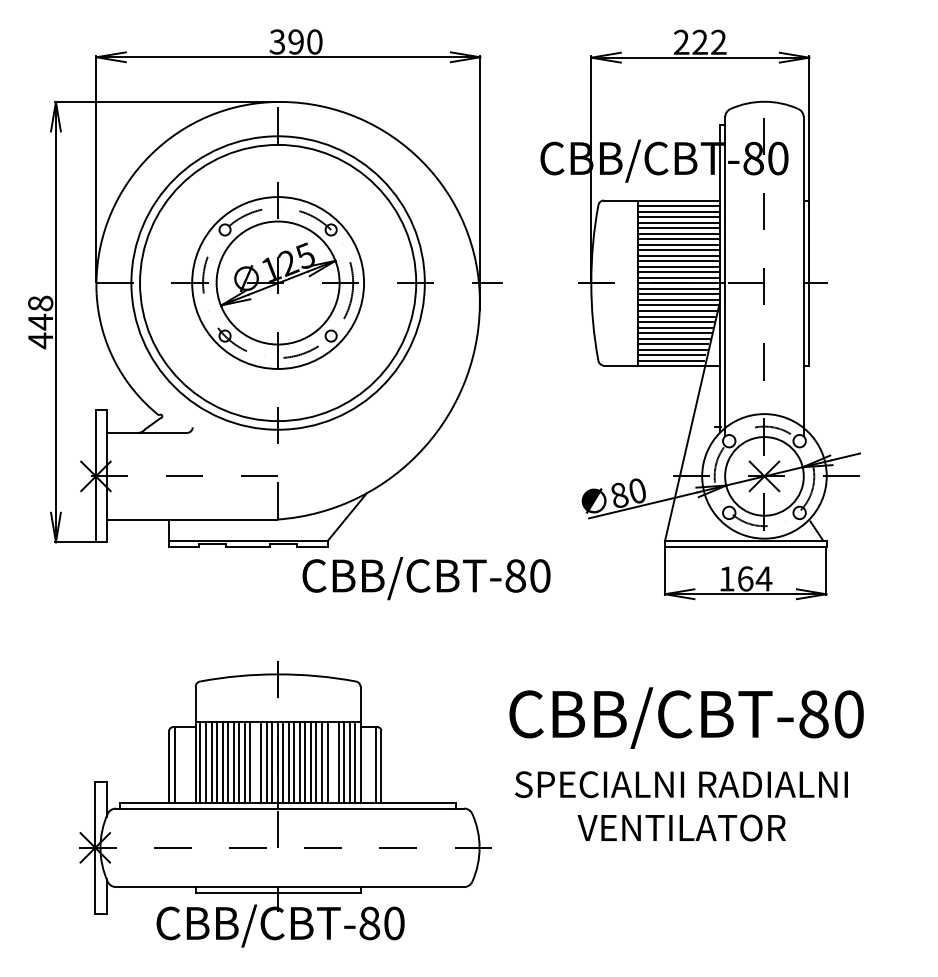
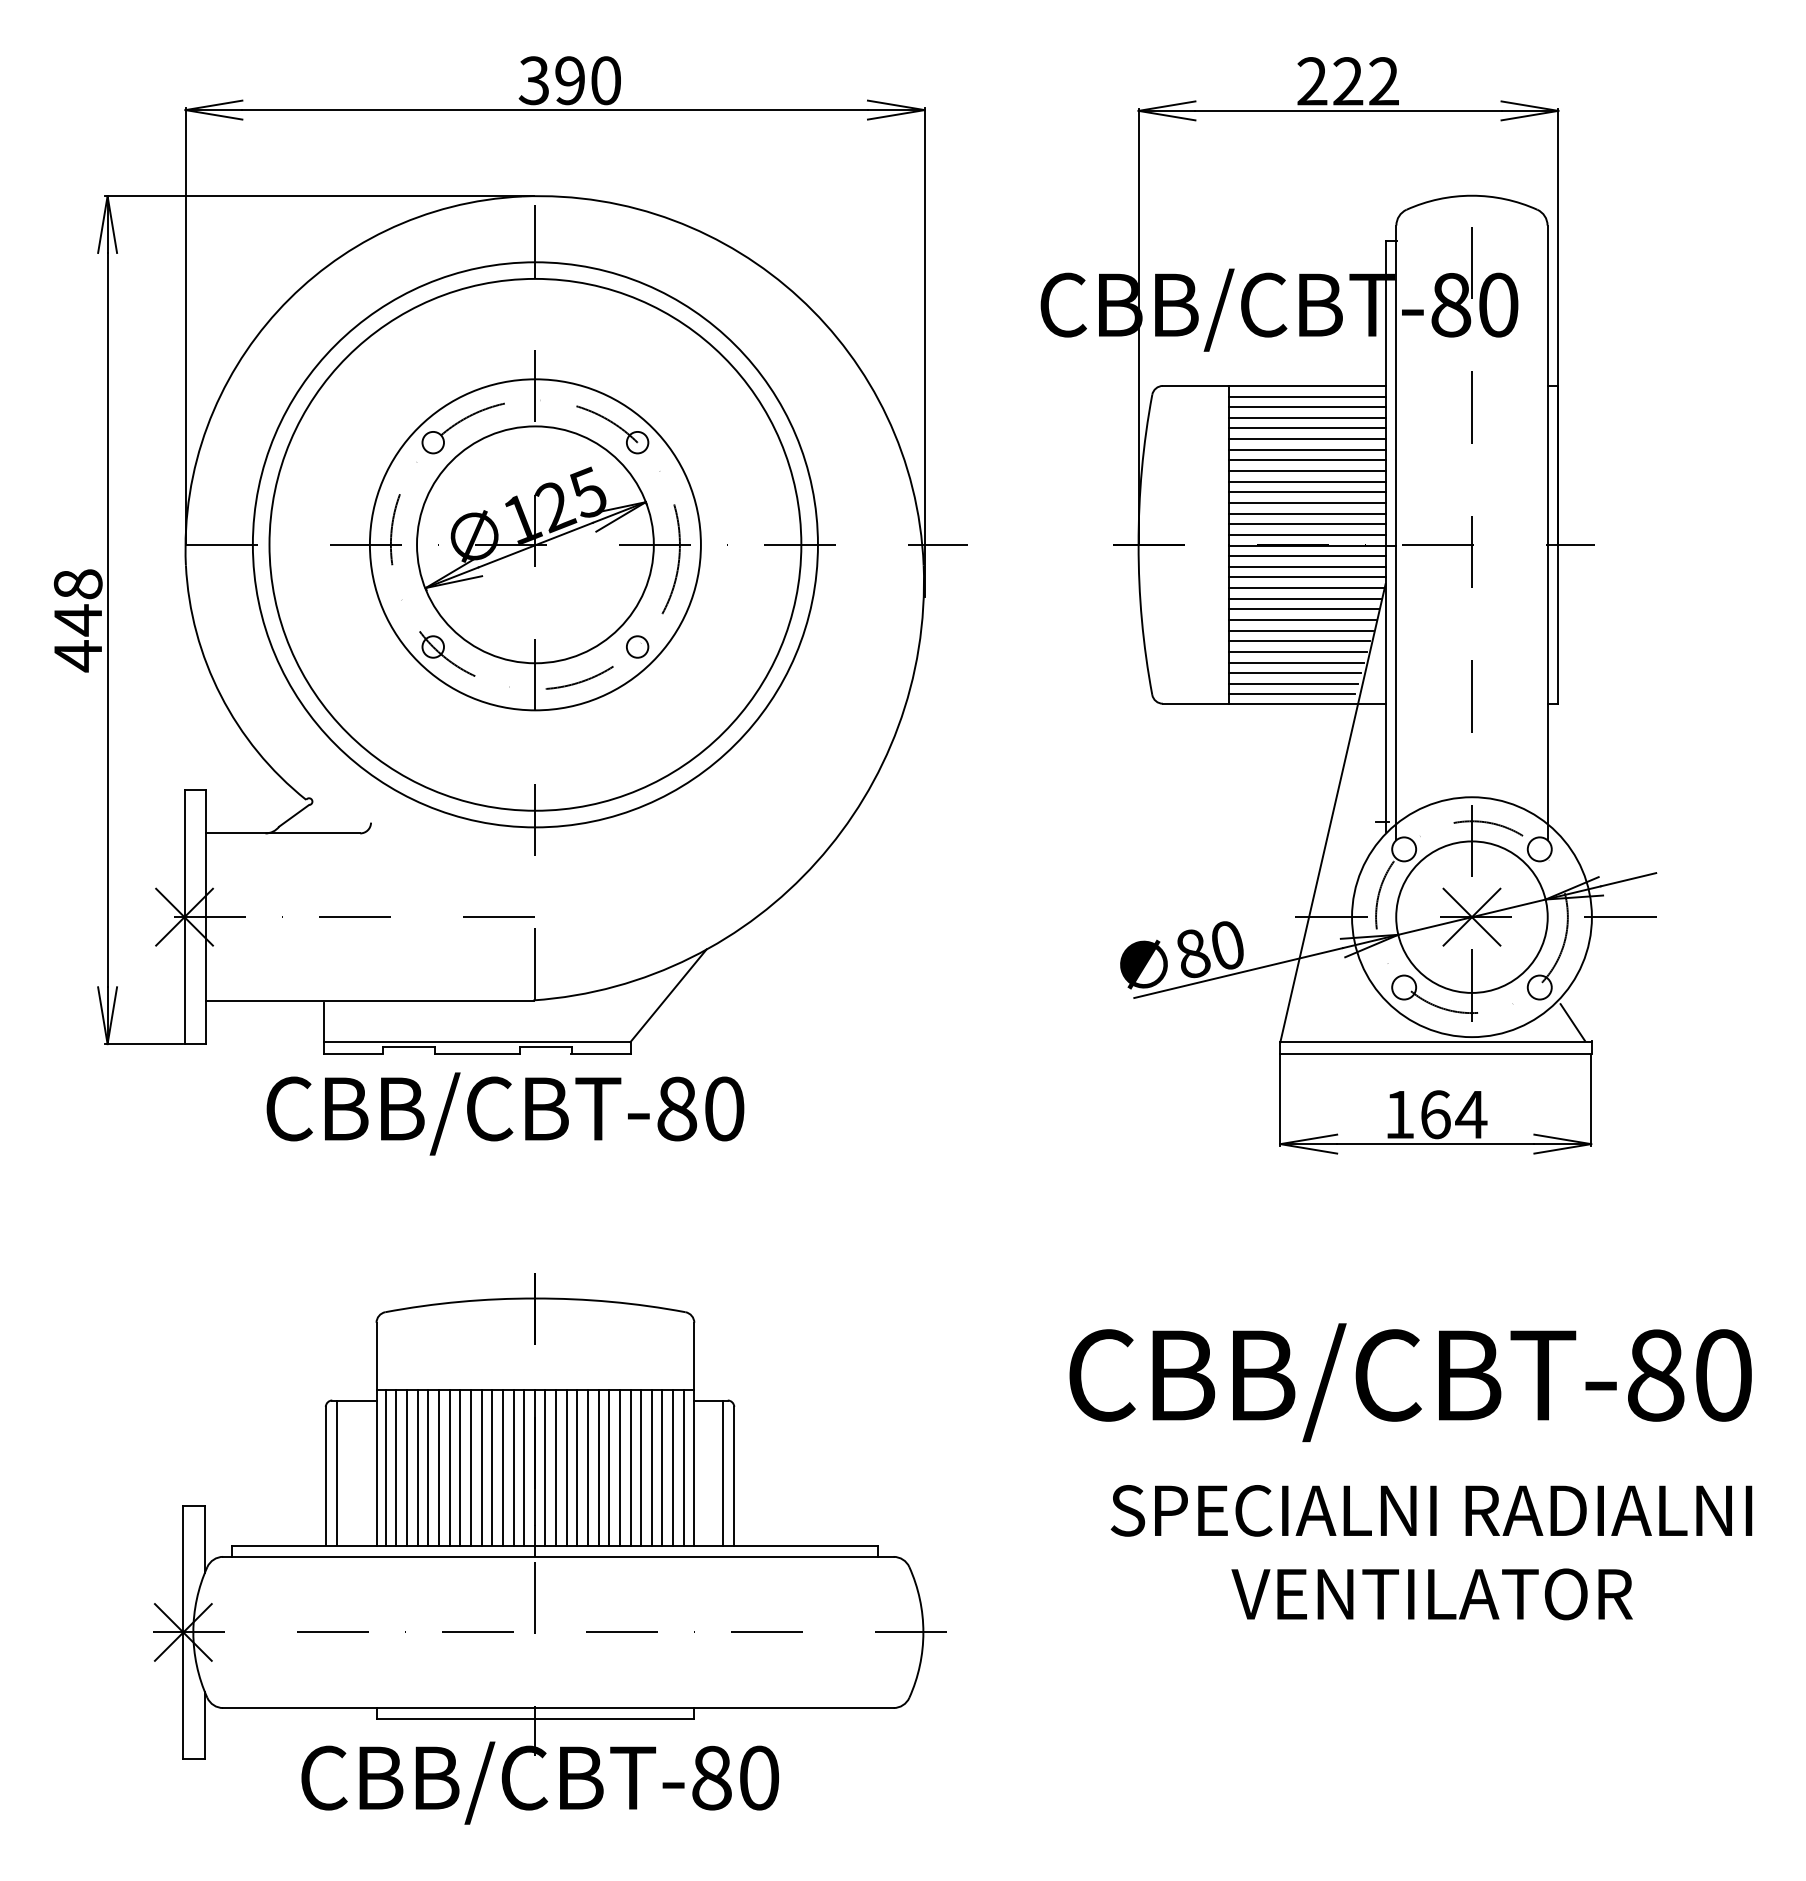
text: (426, 578) -> (505, 1113), moved
text: (686, 717) -> (1410, 1381), moved
line: (255, 761) -> (491, 1466), added
line: (333, 761) -> (642, 1466), added
text: (681, 806) -> (1431, 1552), moved

